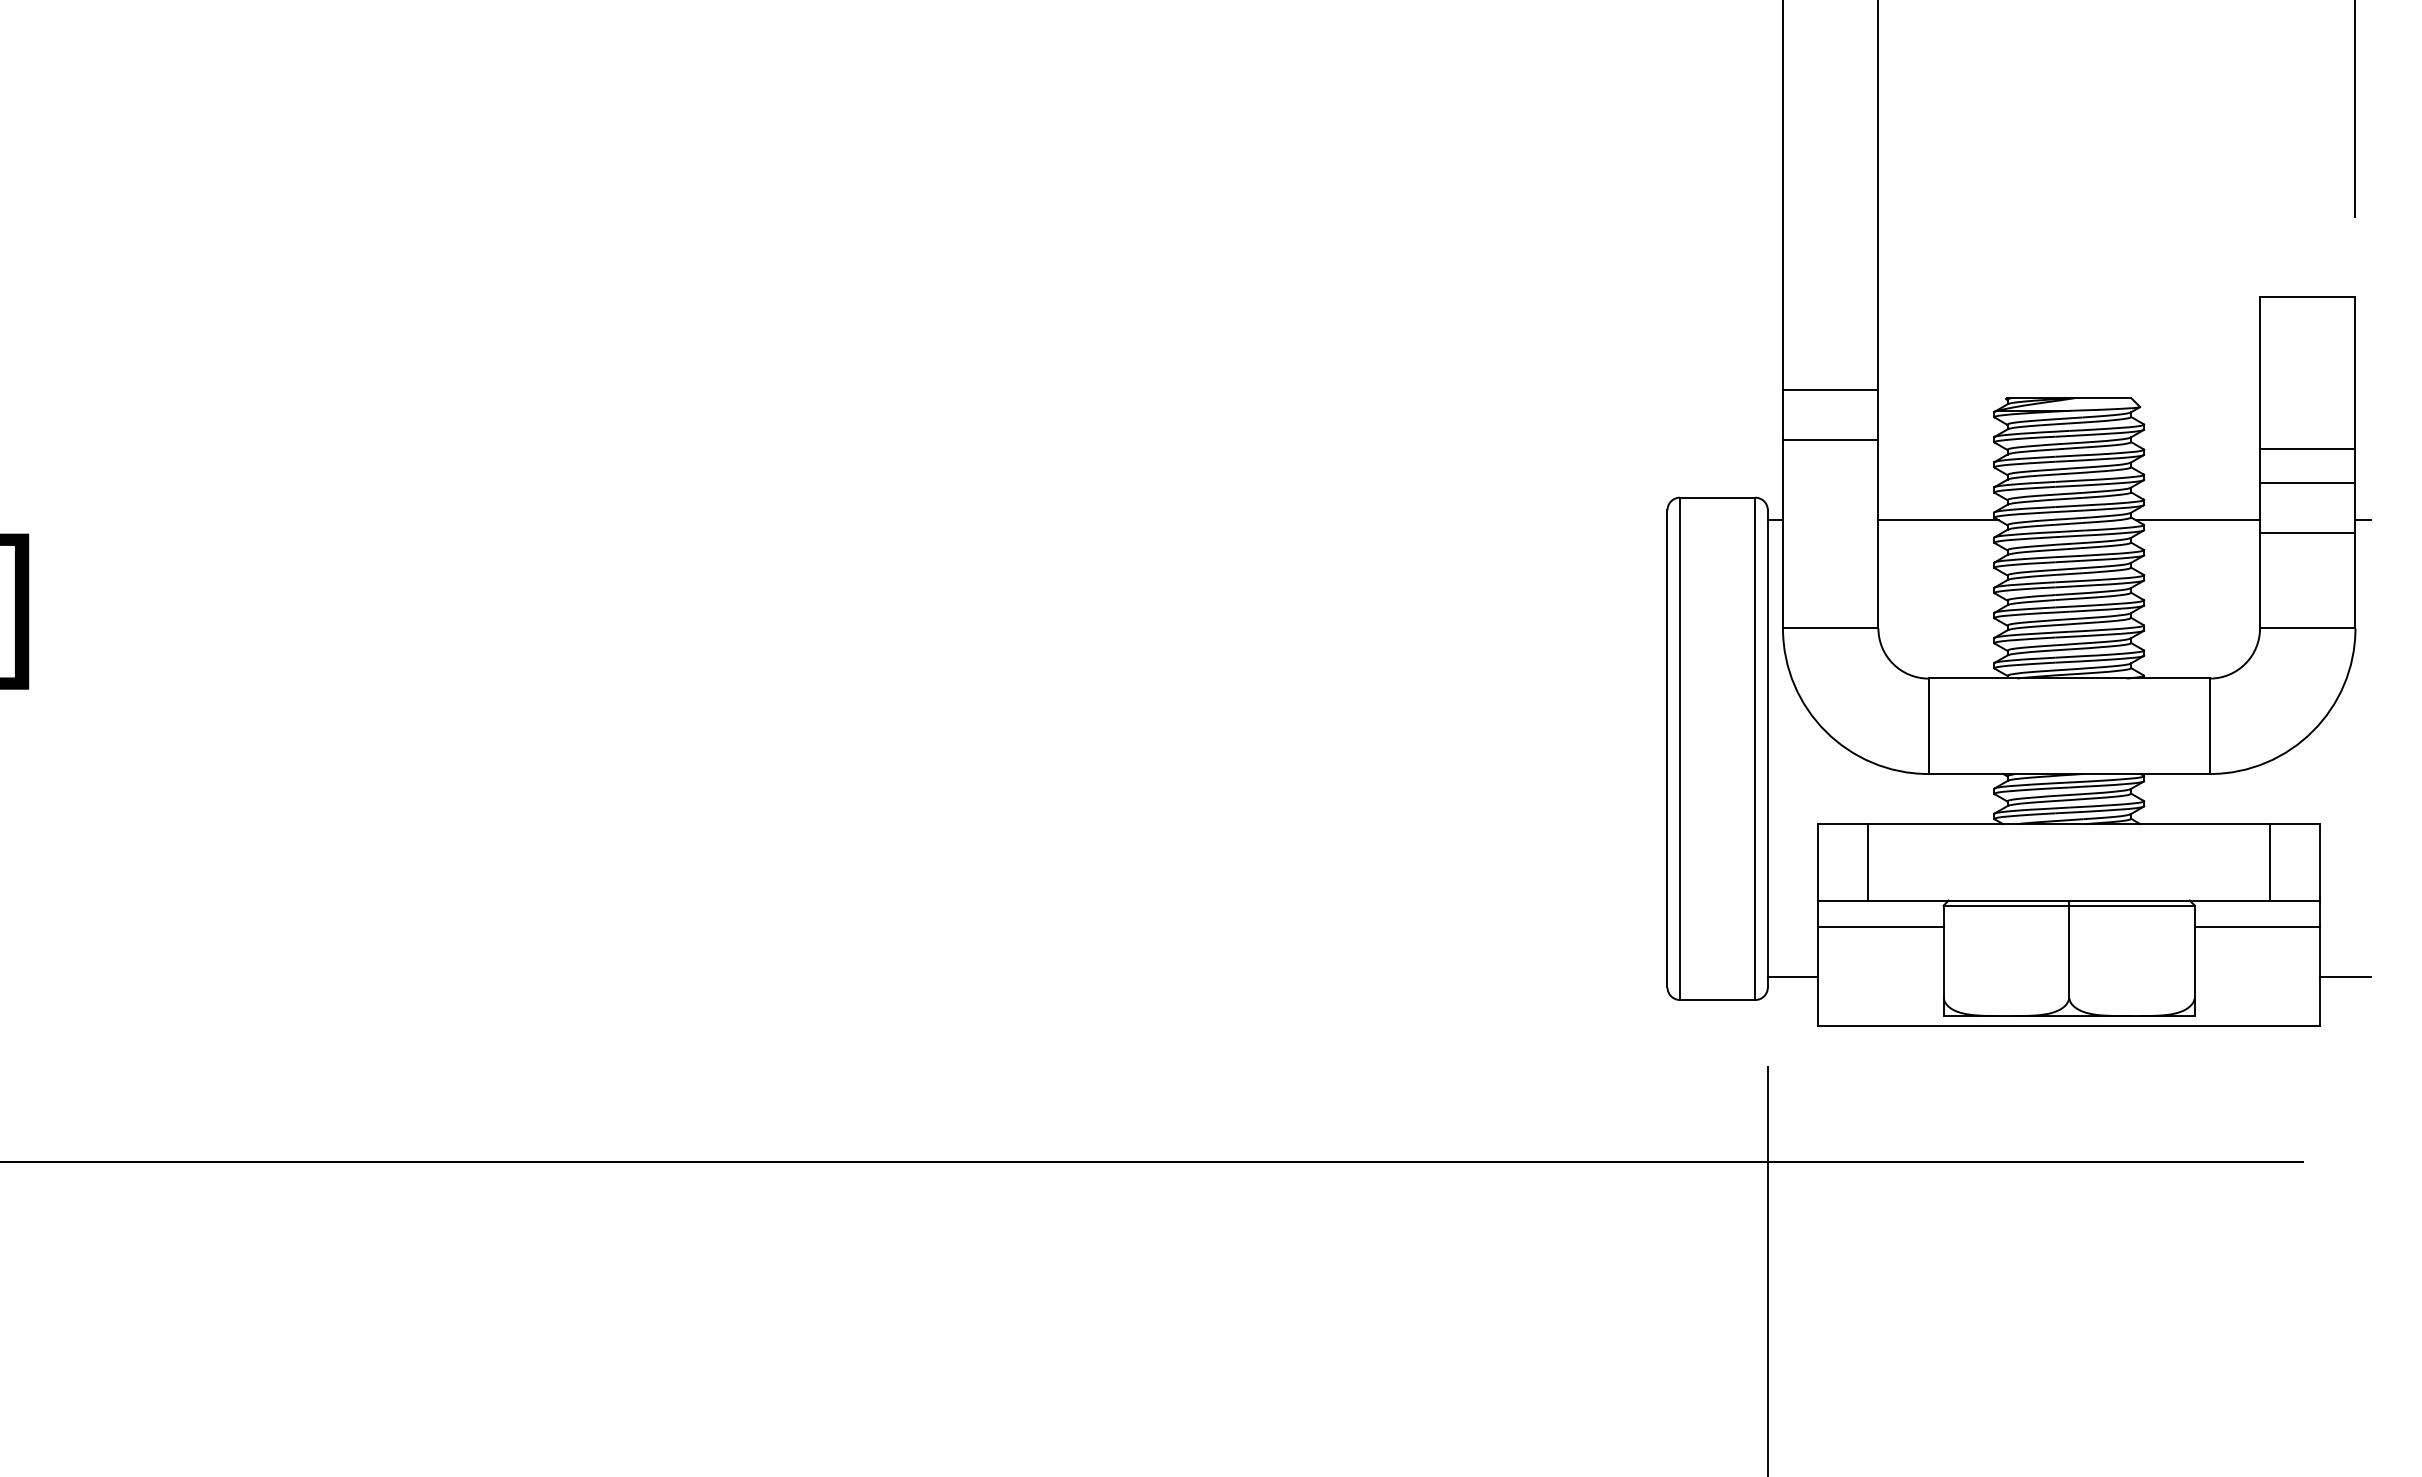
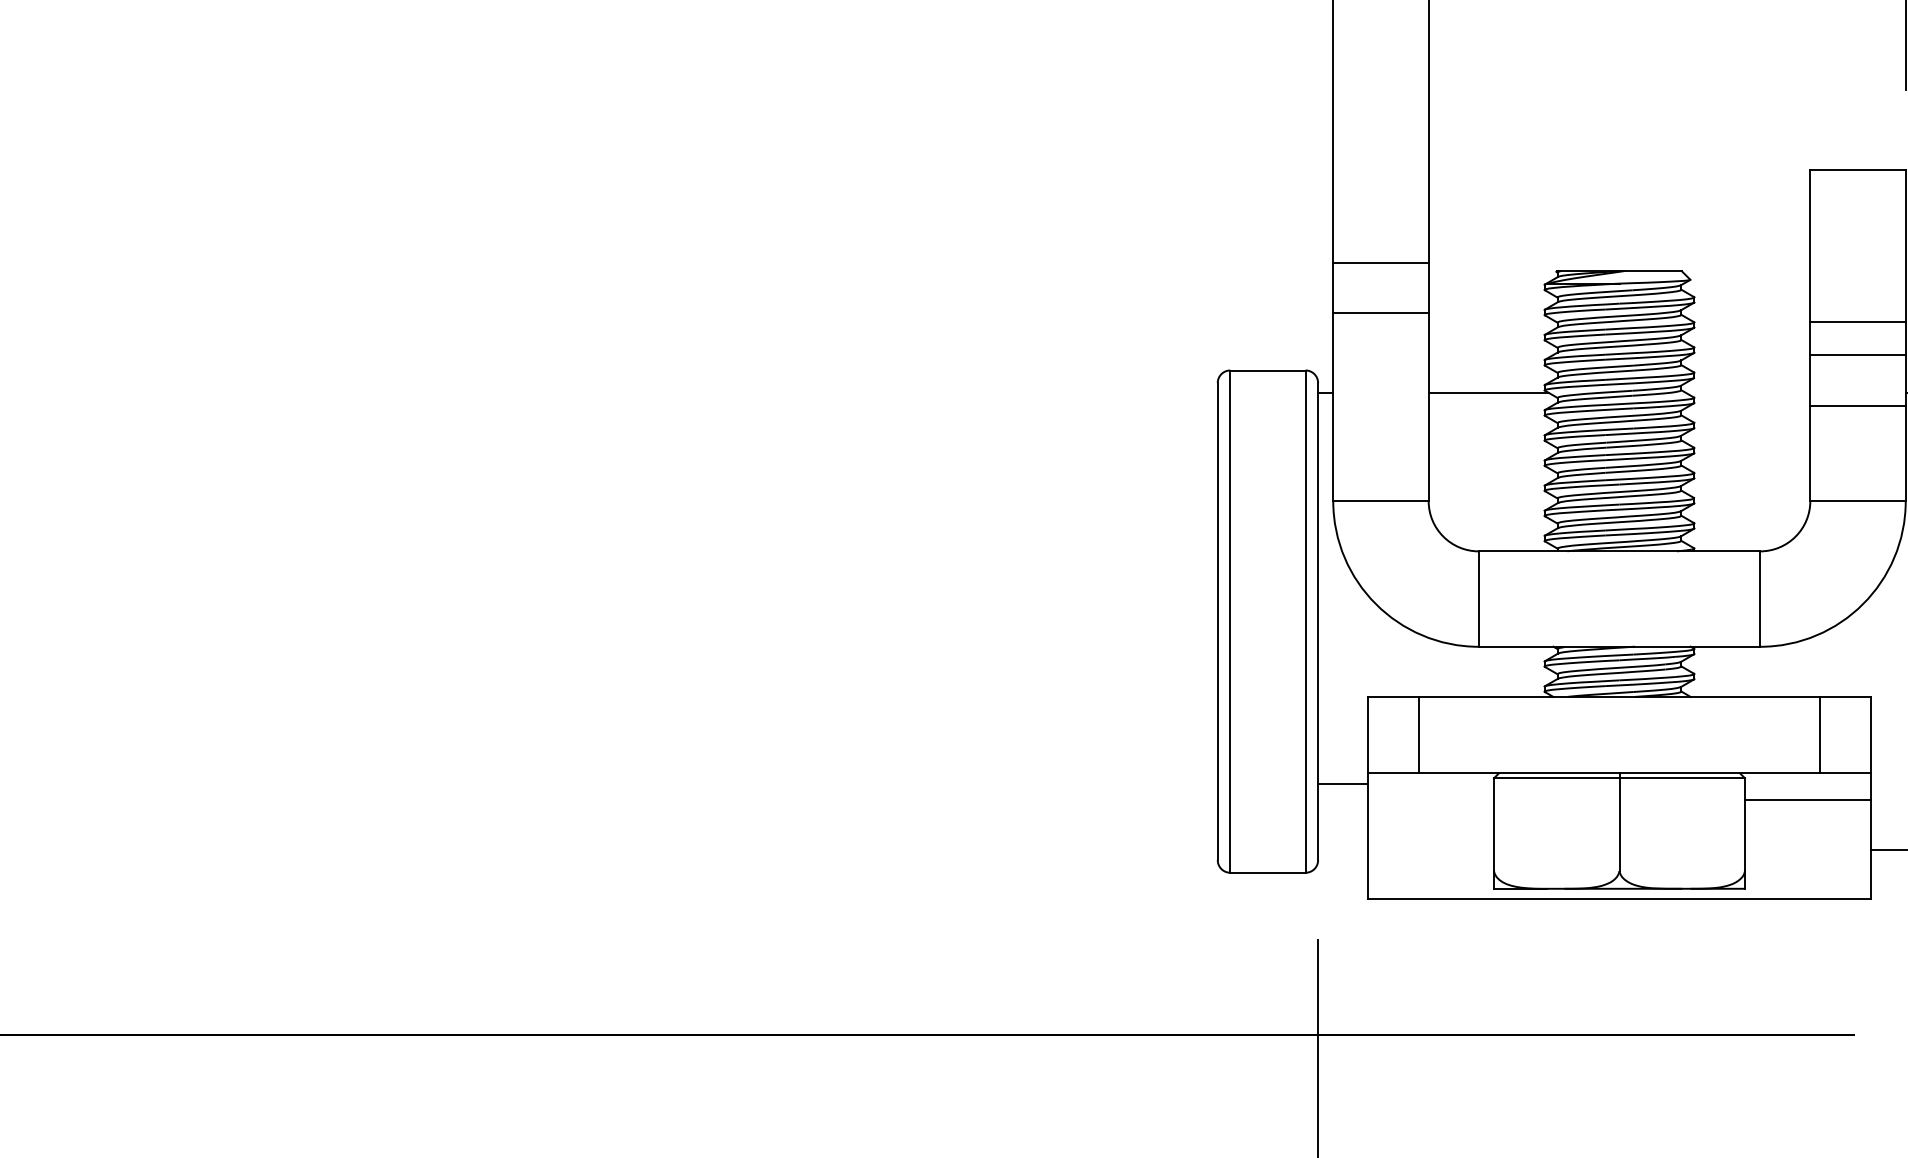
line: (2198, 520) -> (1748, 393), removed
line: (1880, 927) -> (1430, 800), removed
line: (1792, 977) -> (1342, 784), moved

